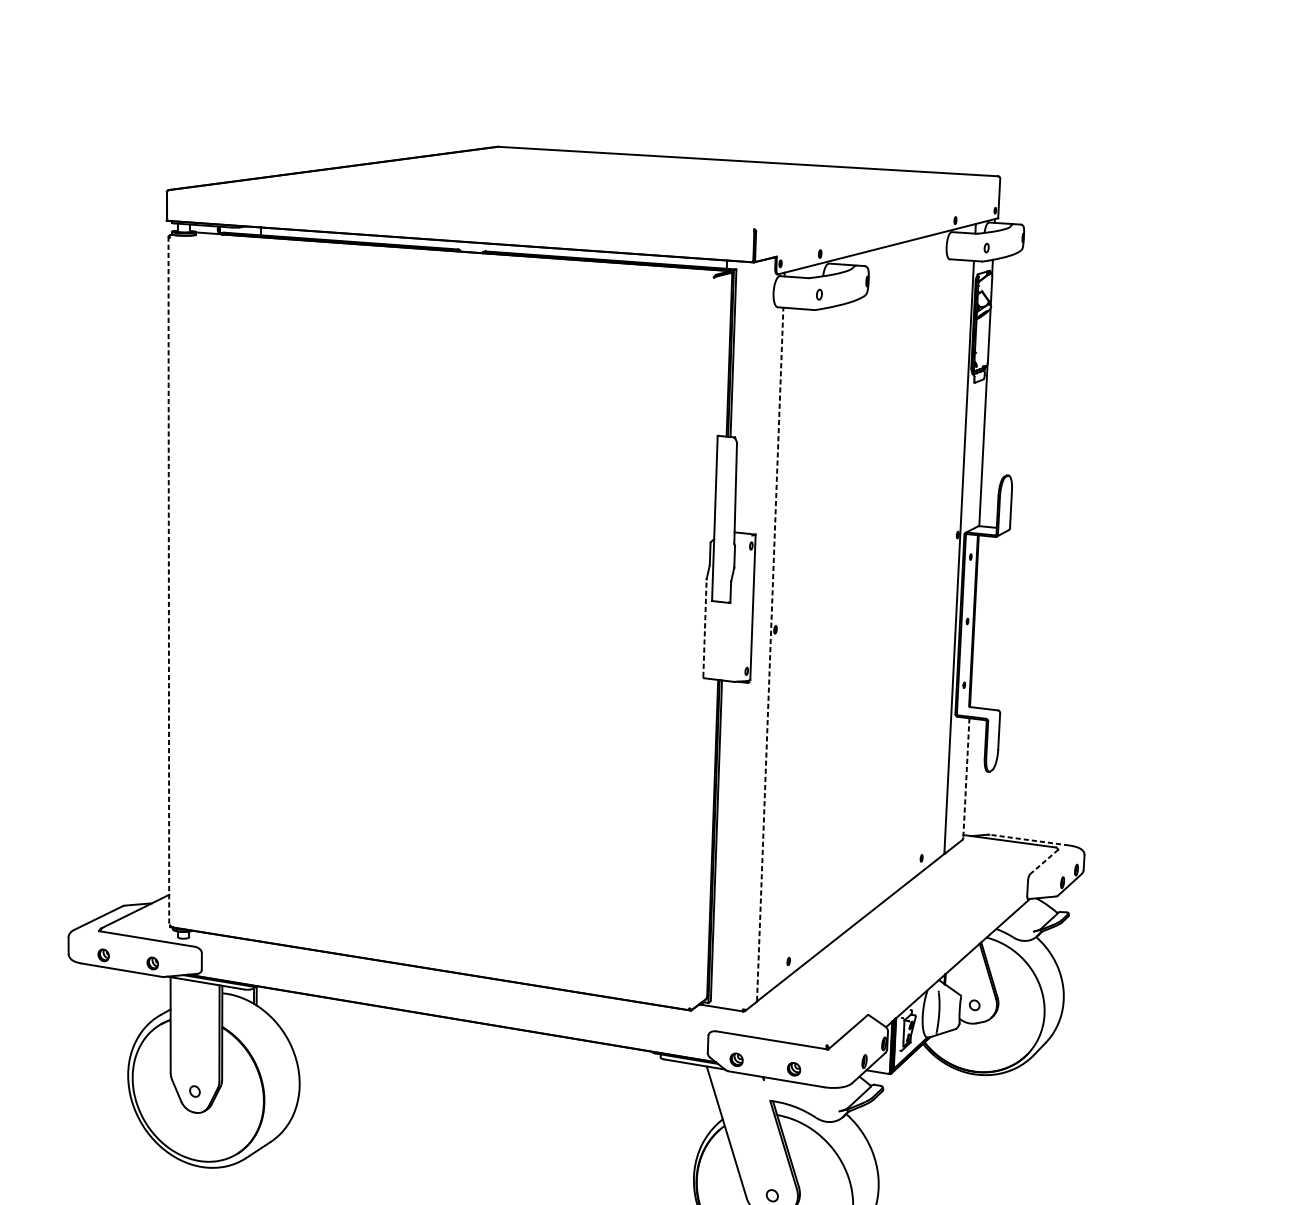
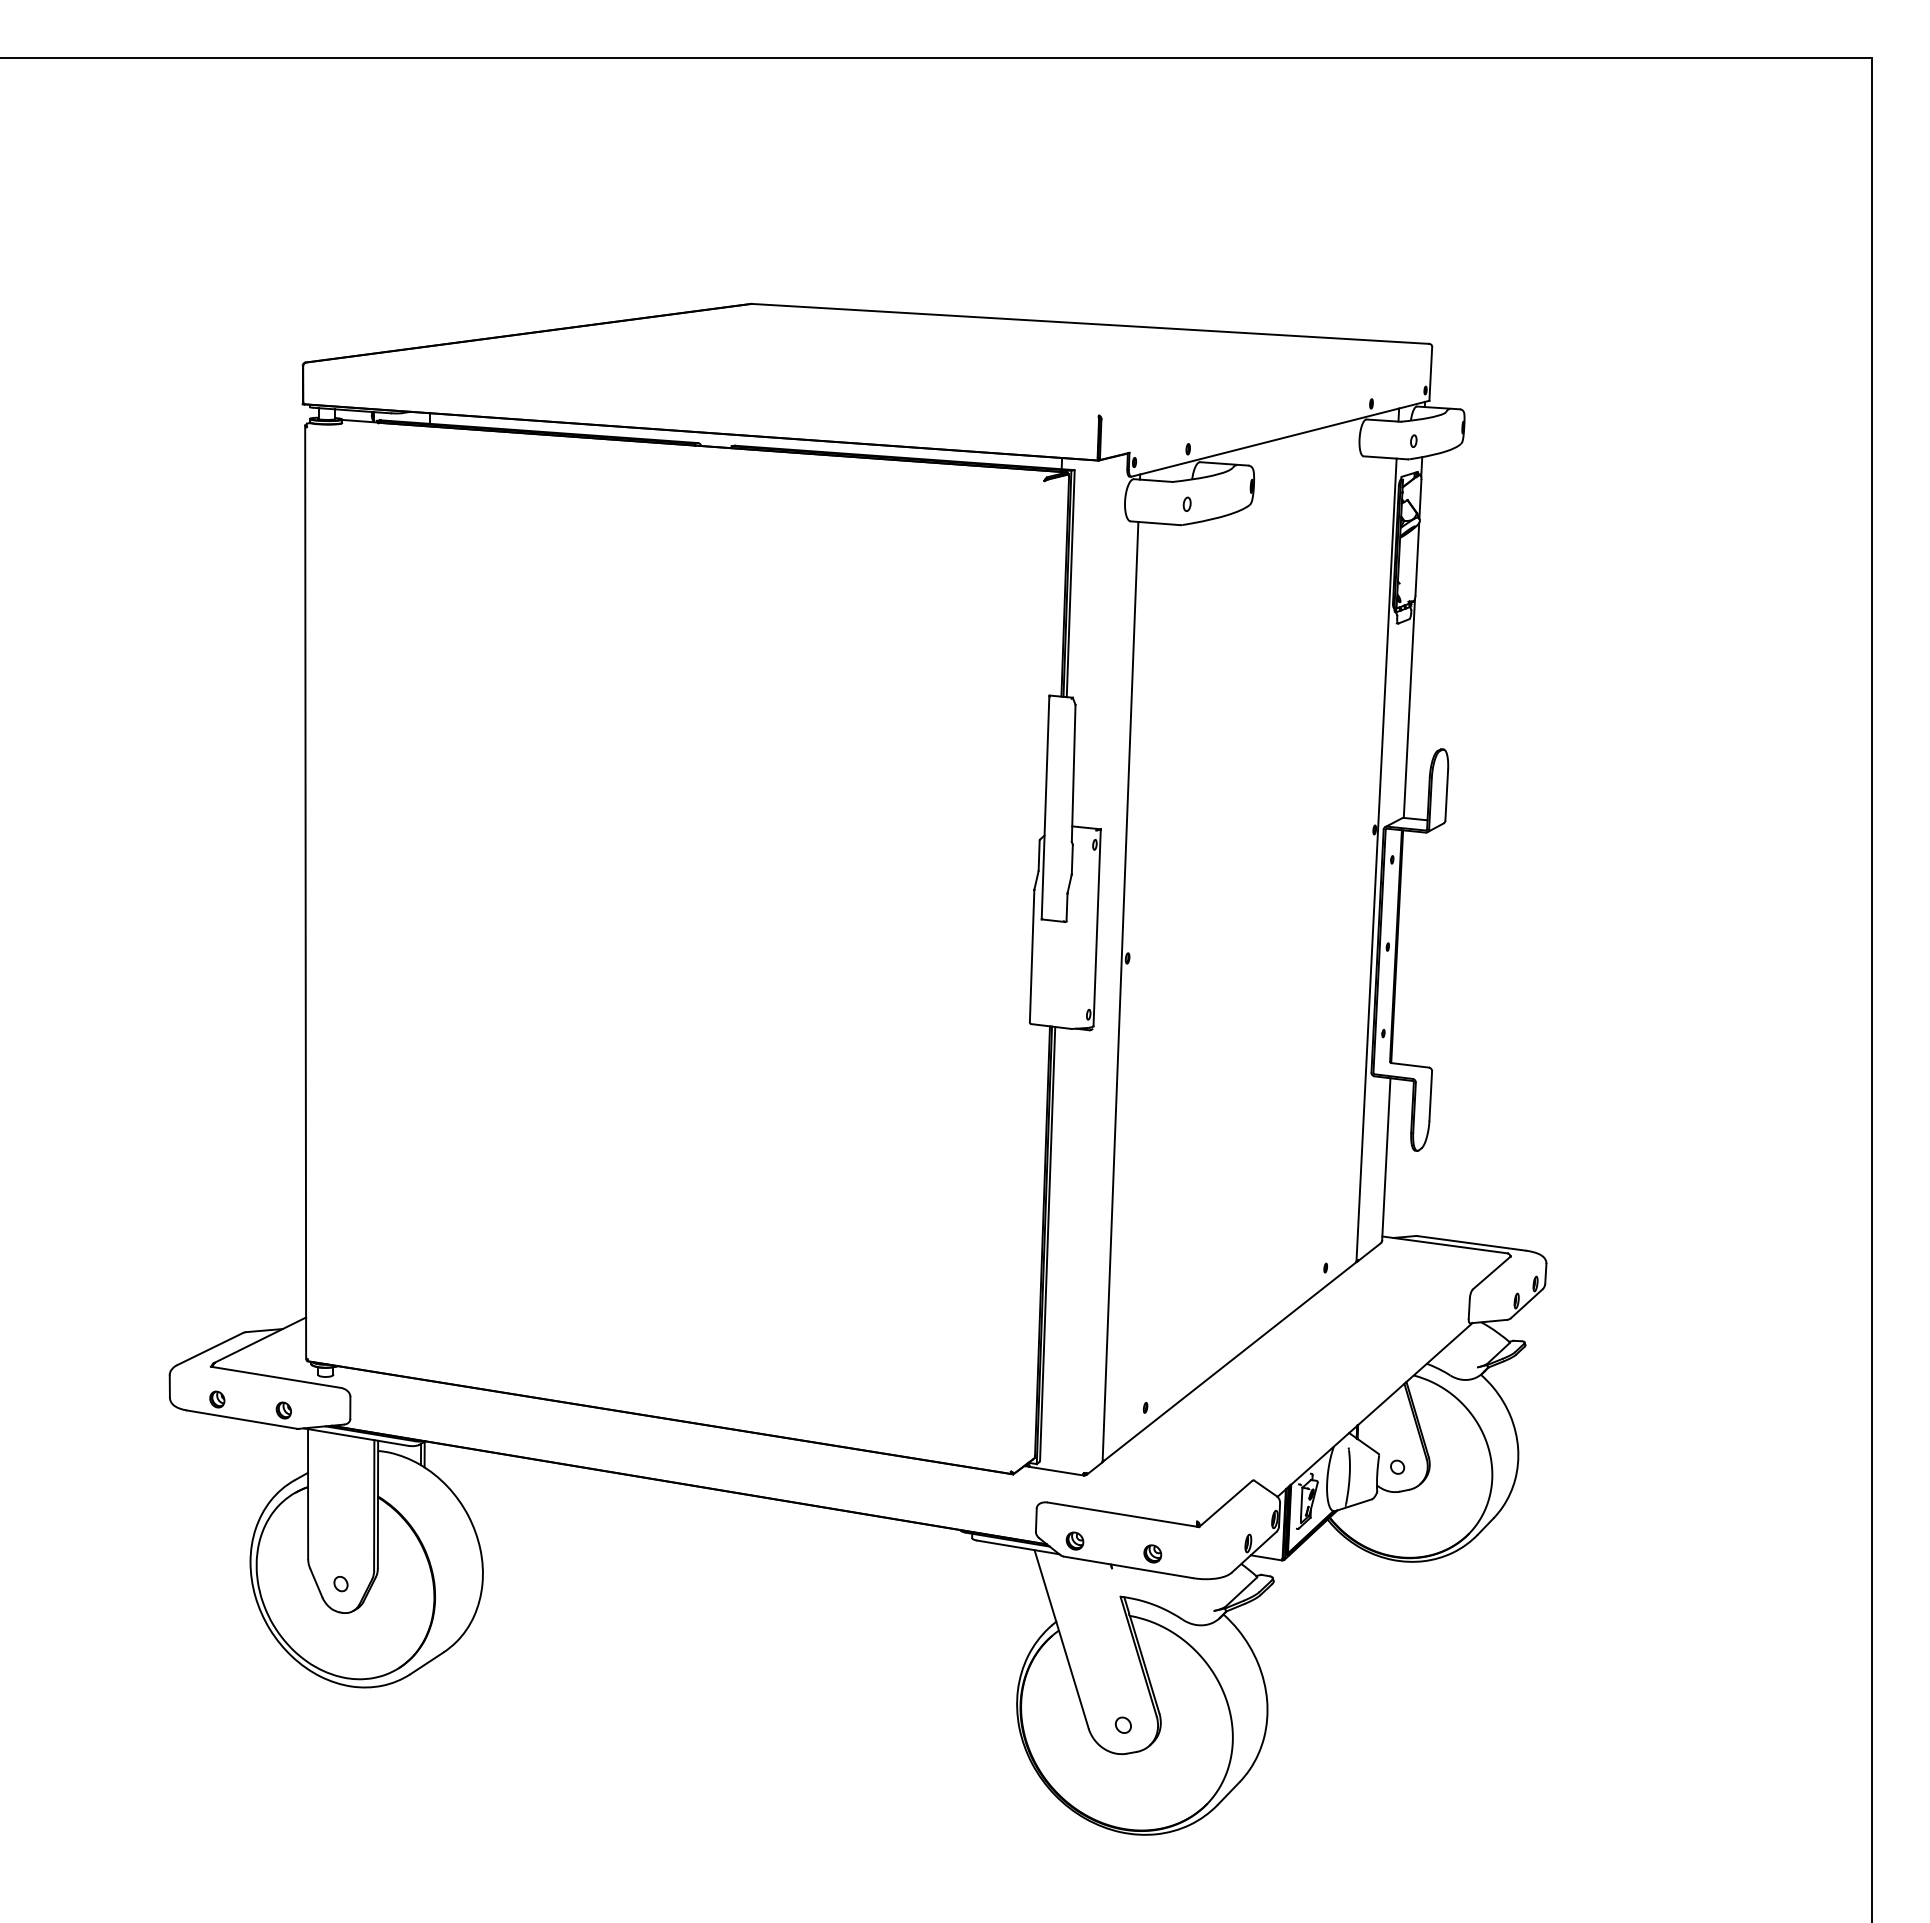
line: (168, 581) -> (305, 892), dashed -> solid
line: (705, 627) -> (1032, 955), dashed -> solid
line: (770, 654) -> (1120, 991), dashed -> solid
line: (966, 778) -> (1386, 1160), dashed -> solid
line: (1029, 840) -> (1471, 1243), dashed -> solid
line: (1044, 862) -> (1491, 1273), dashed -> solid

